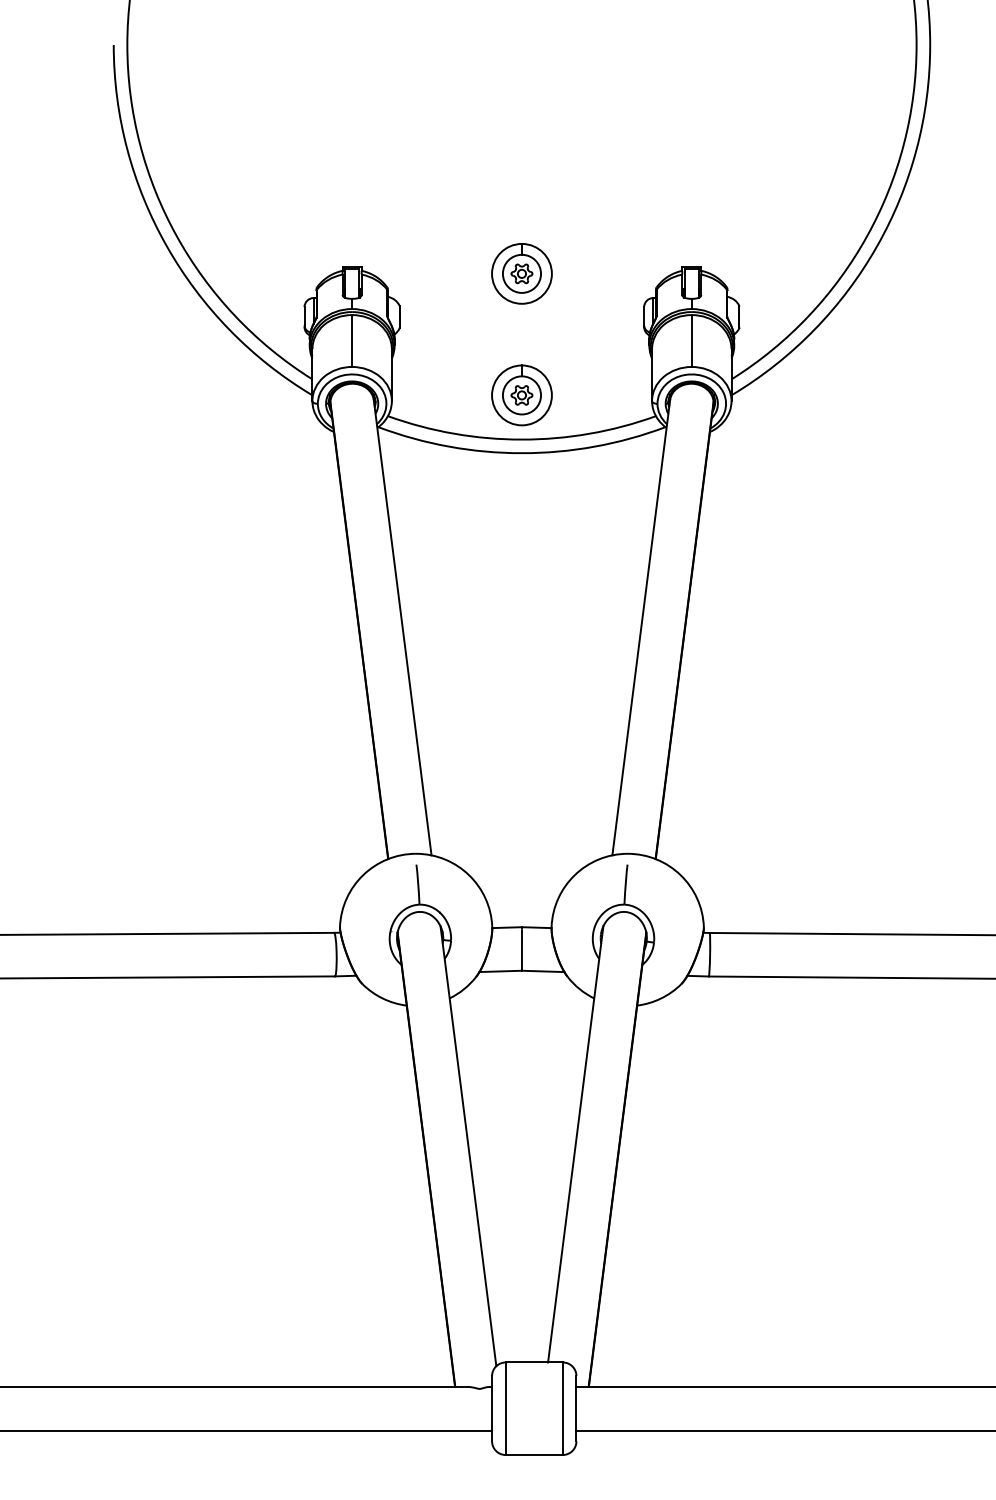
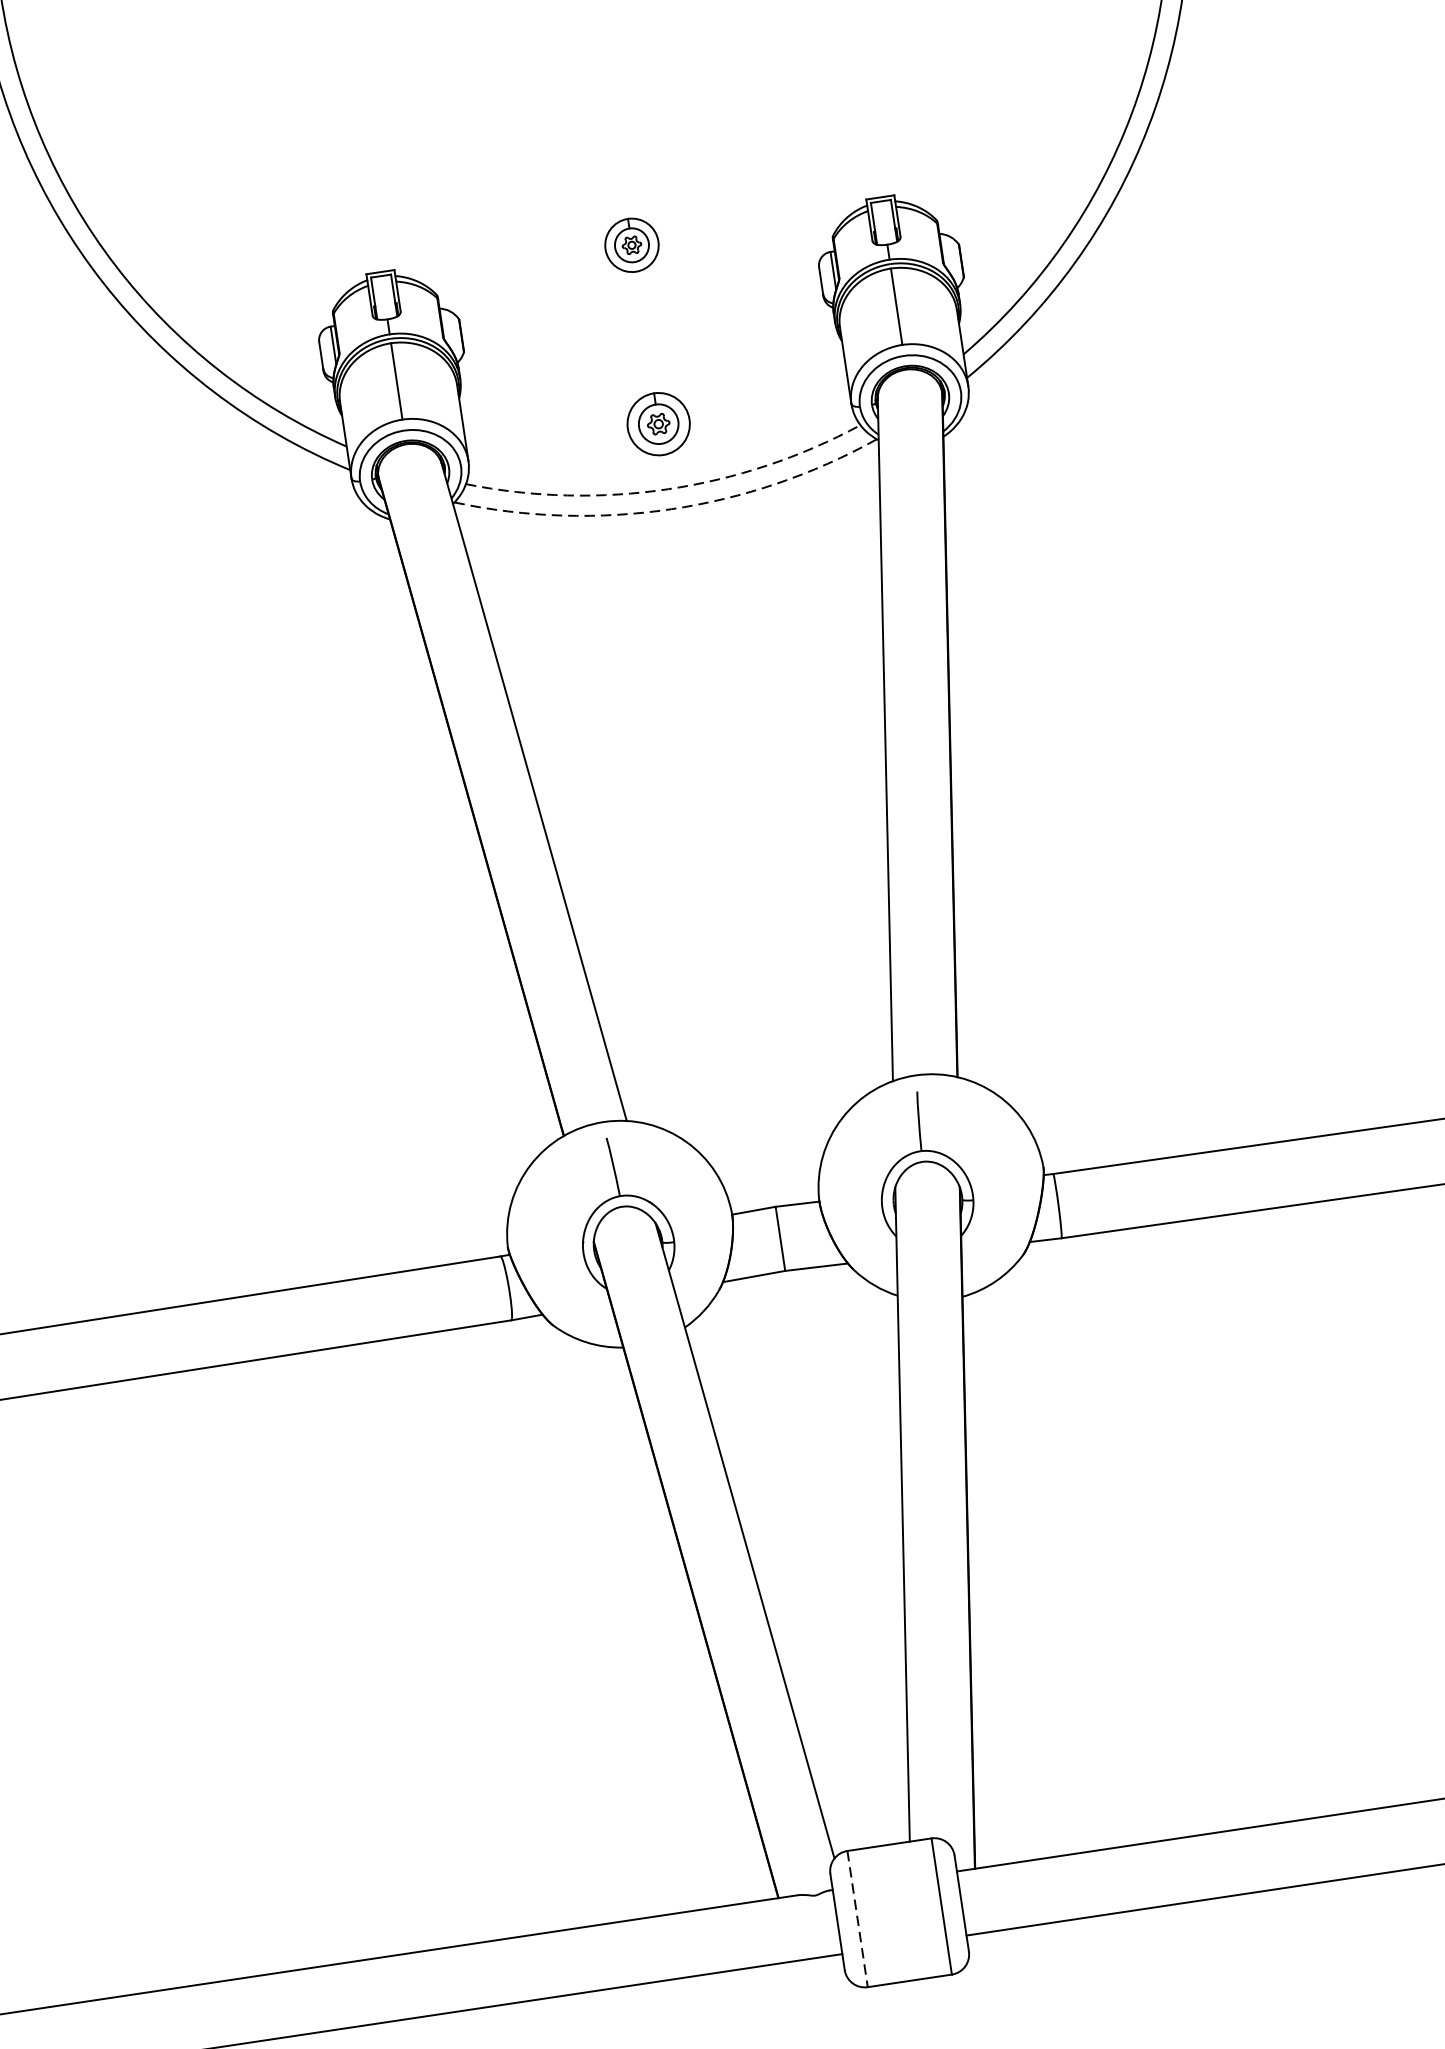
part: (521, 273) -> (631, 244), size x0.6
part: (521, 395) -> (658, 424), size x0.7
arc: (521, 439) -> (667, 489), solid -> dashed
arc: (521, 453) -> (670, 509), solid -> dashed
line: (505, 1409) -> (857, 1920), solid -> dashed

